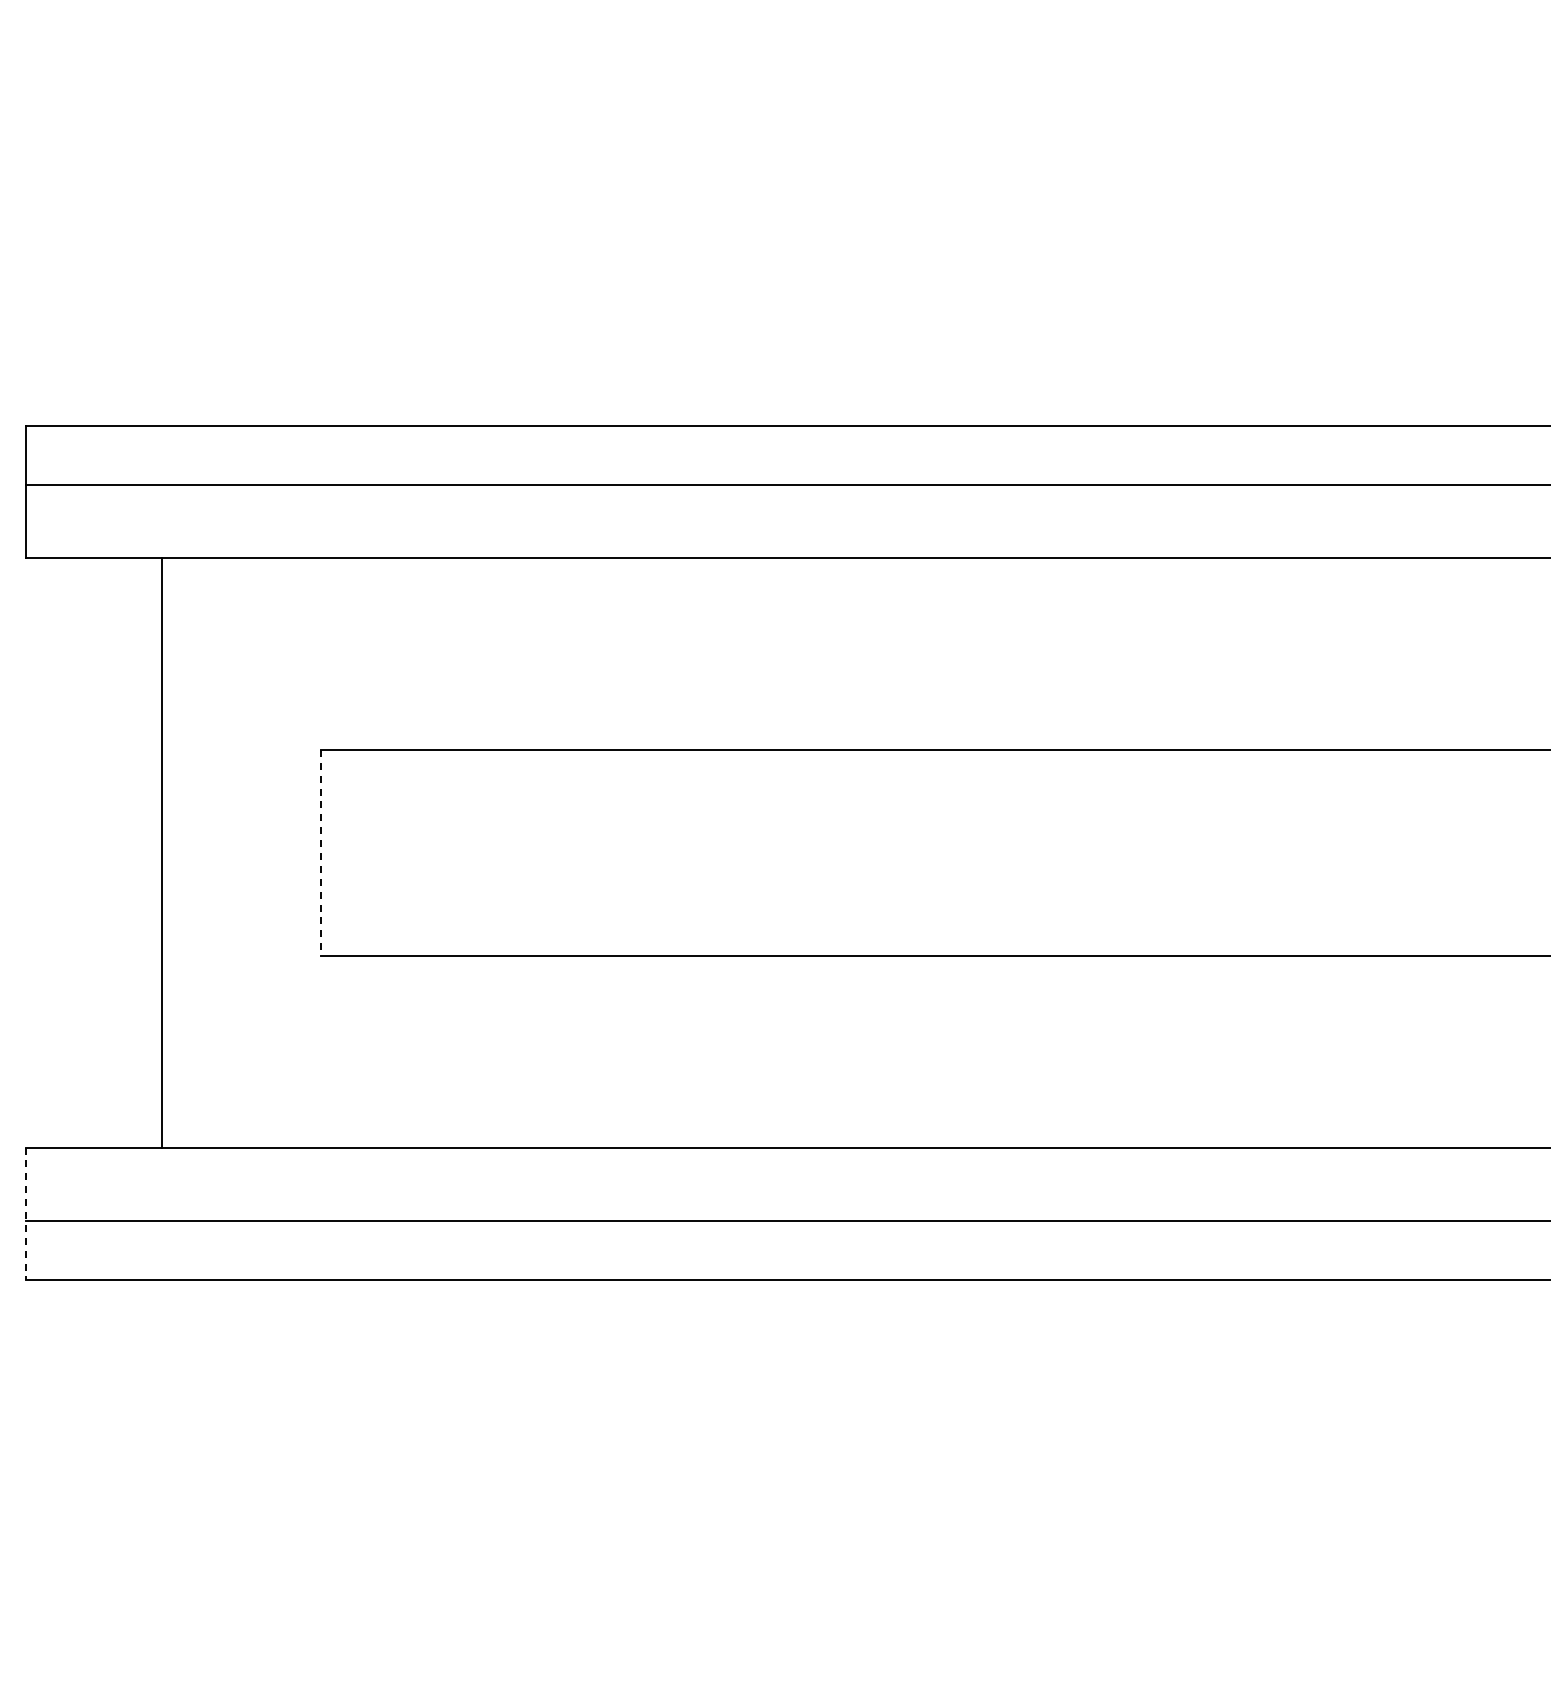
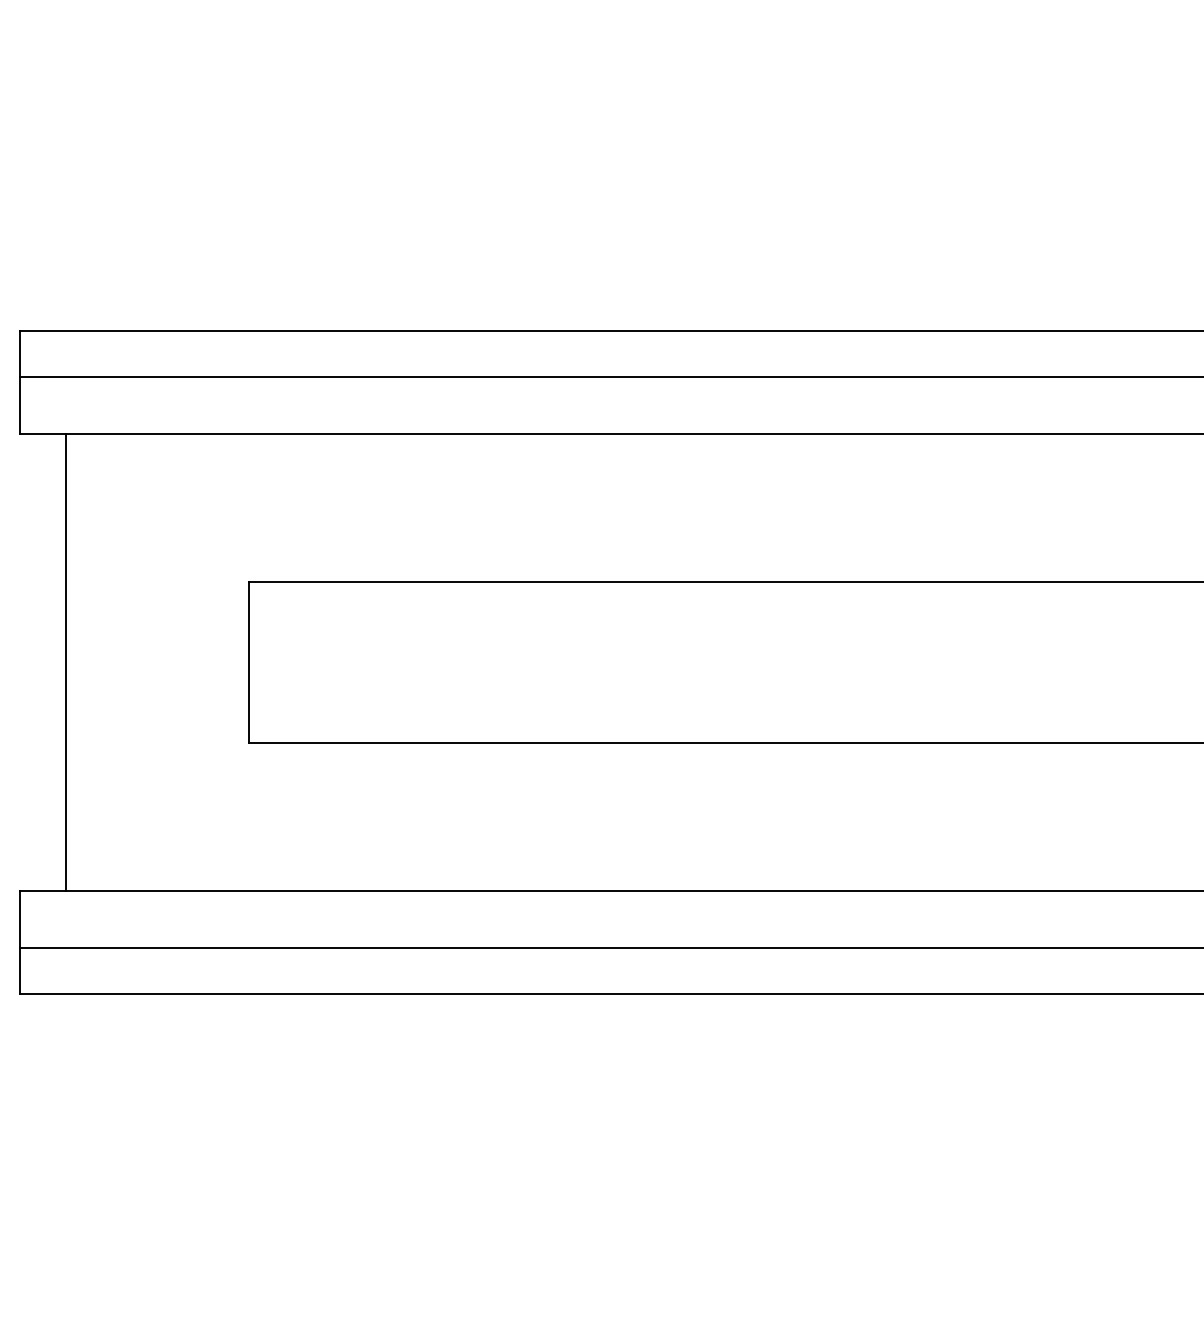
line: (162, 852) -> (66, 662), moved
line: (320, 853) -> (248, 662), dashed -> solid
line: (26, 1214) -> (20, 943), dashed -> solid

